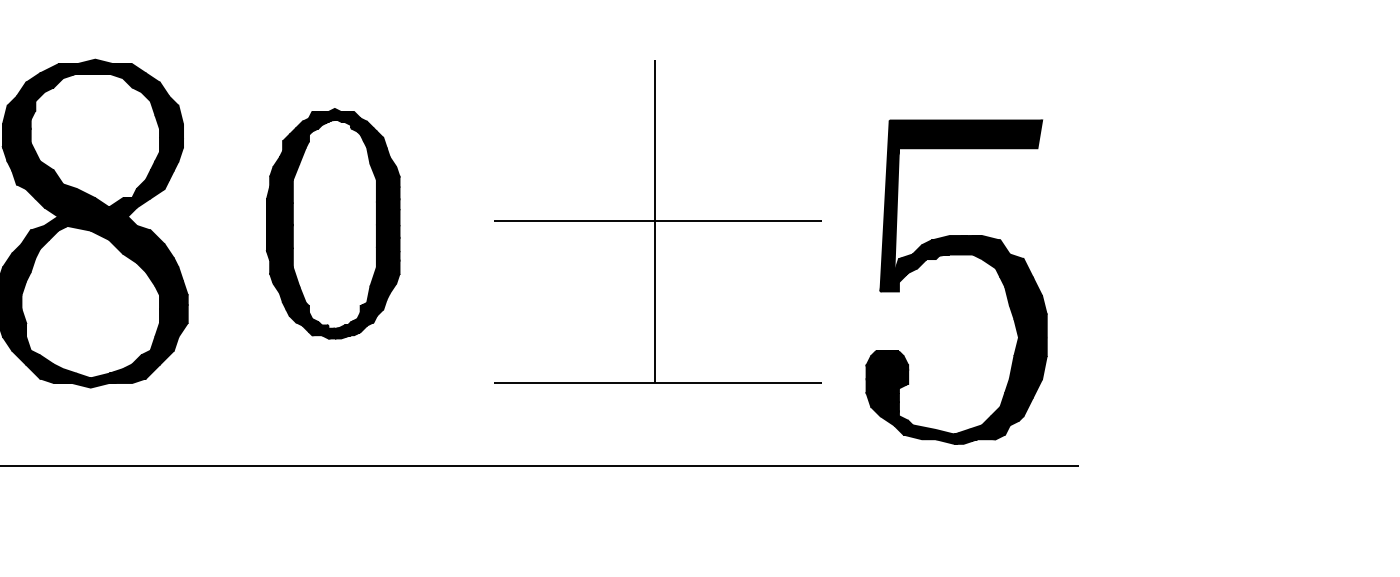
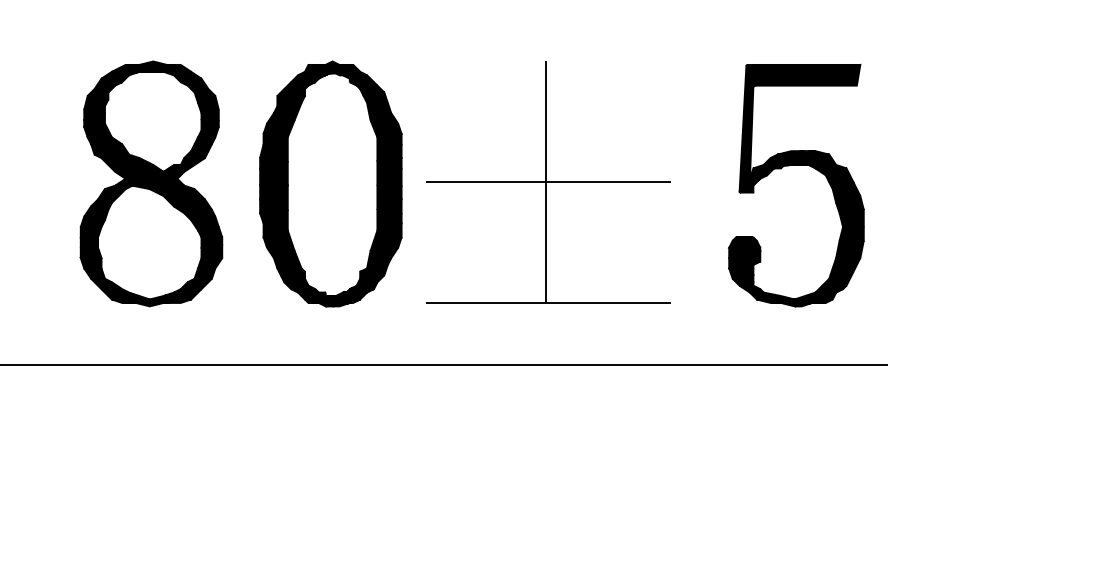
part: (658, 221) -> (548, 182), moved
part: (332, 223) -> (330, 183), size x1.43
part: (956, 255) -> (796, 165), moved

